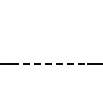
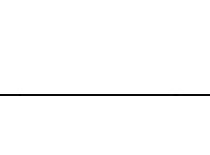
line: (49, 64) -> (96, 95), dashed -> solid

